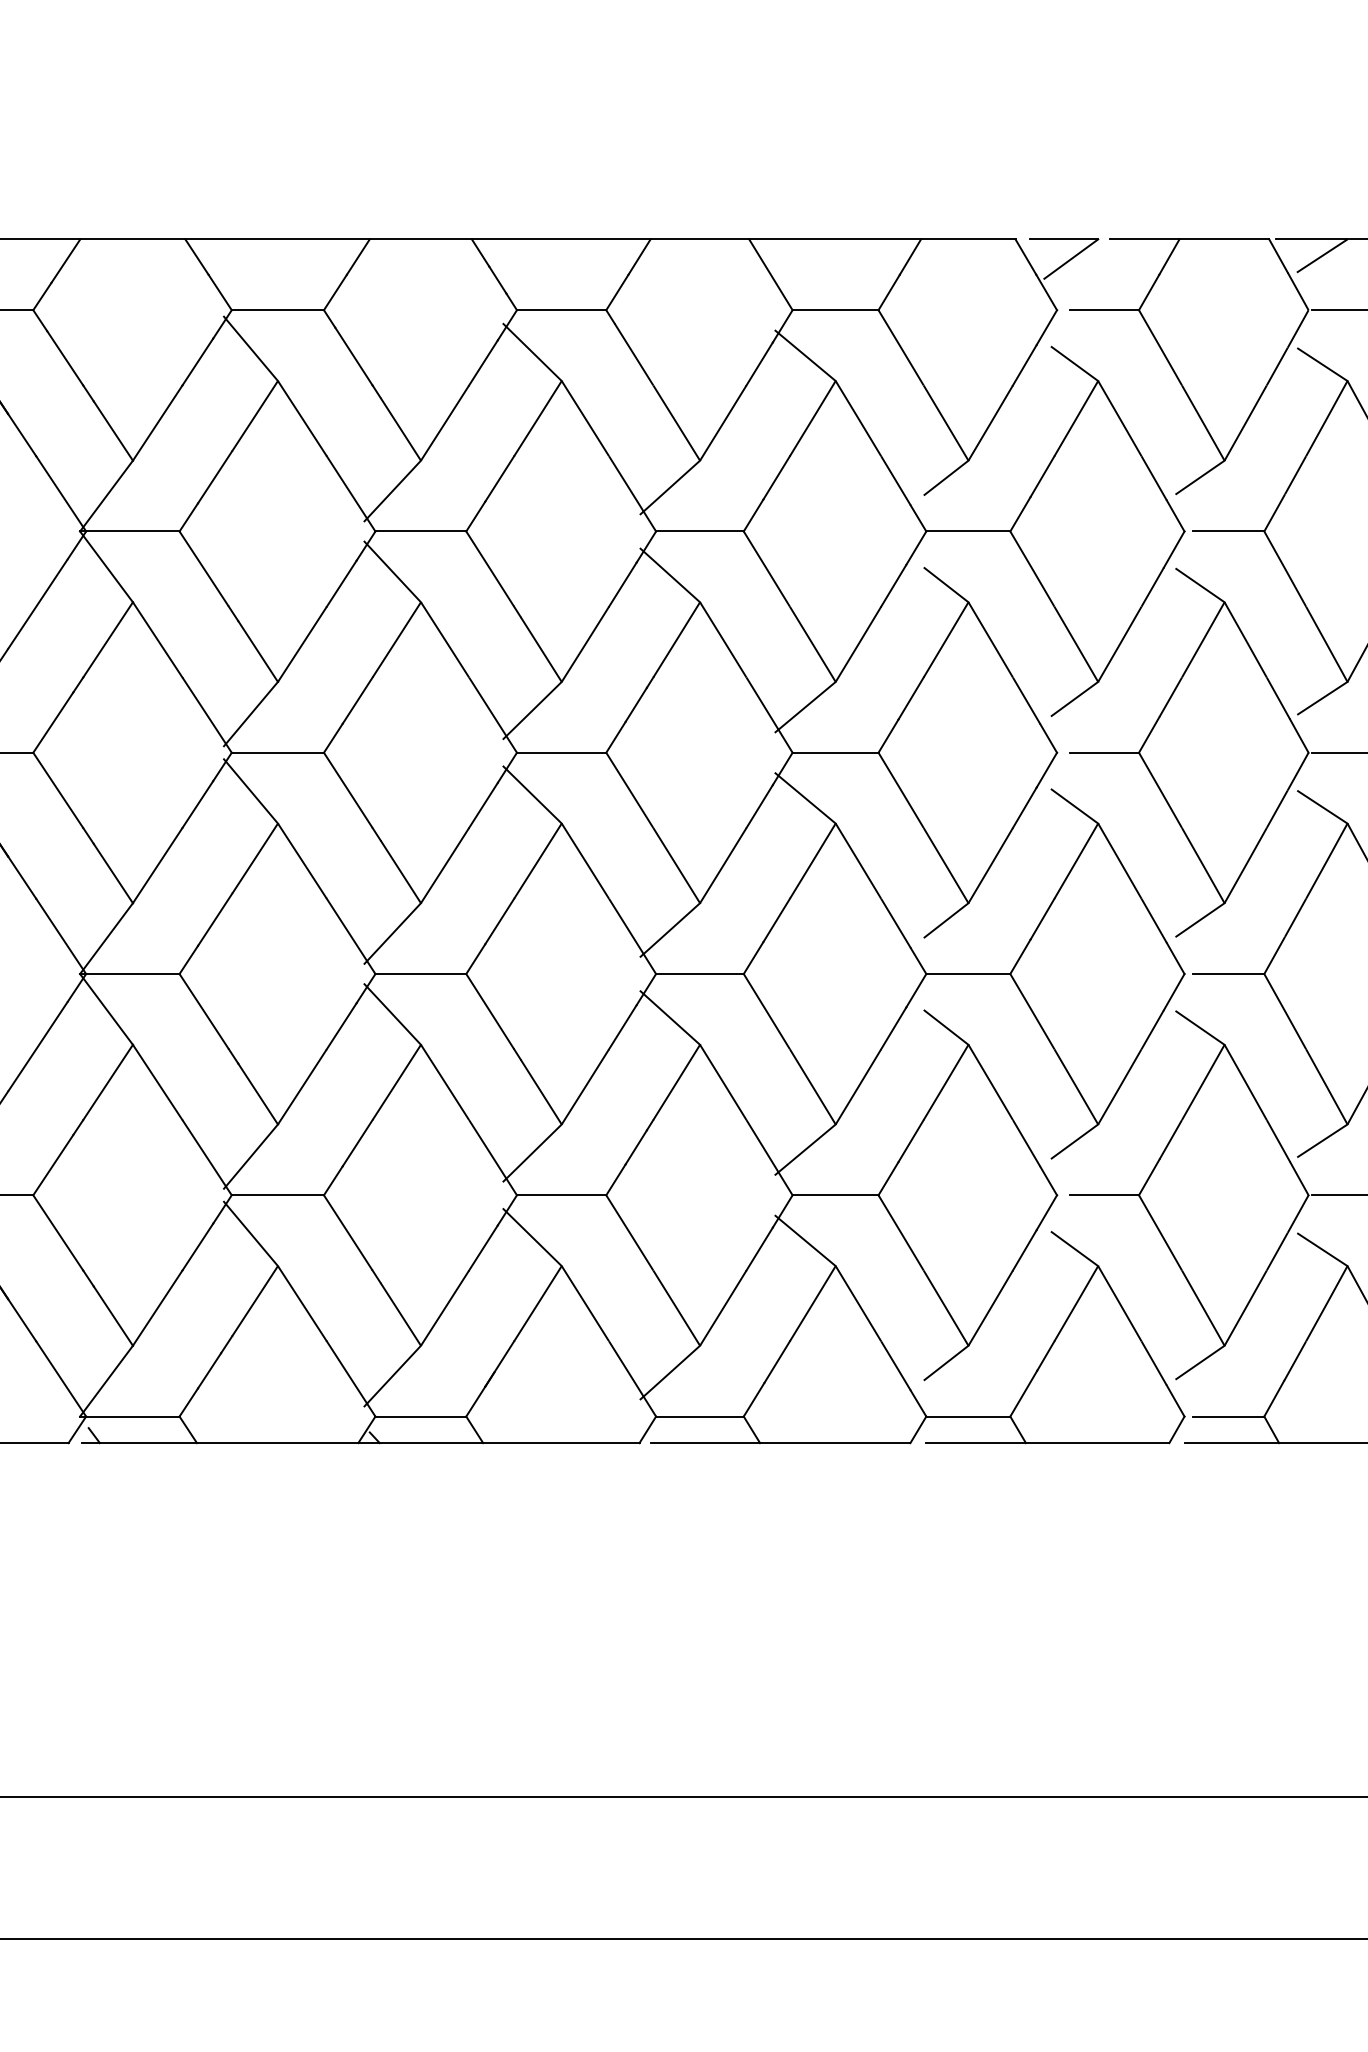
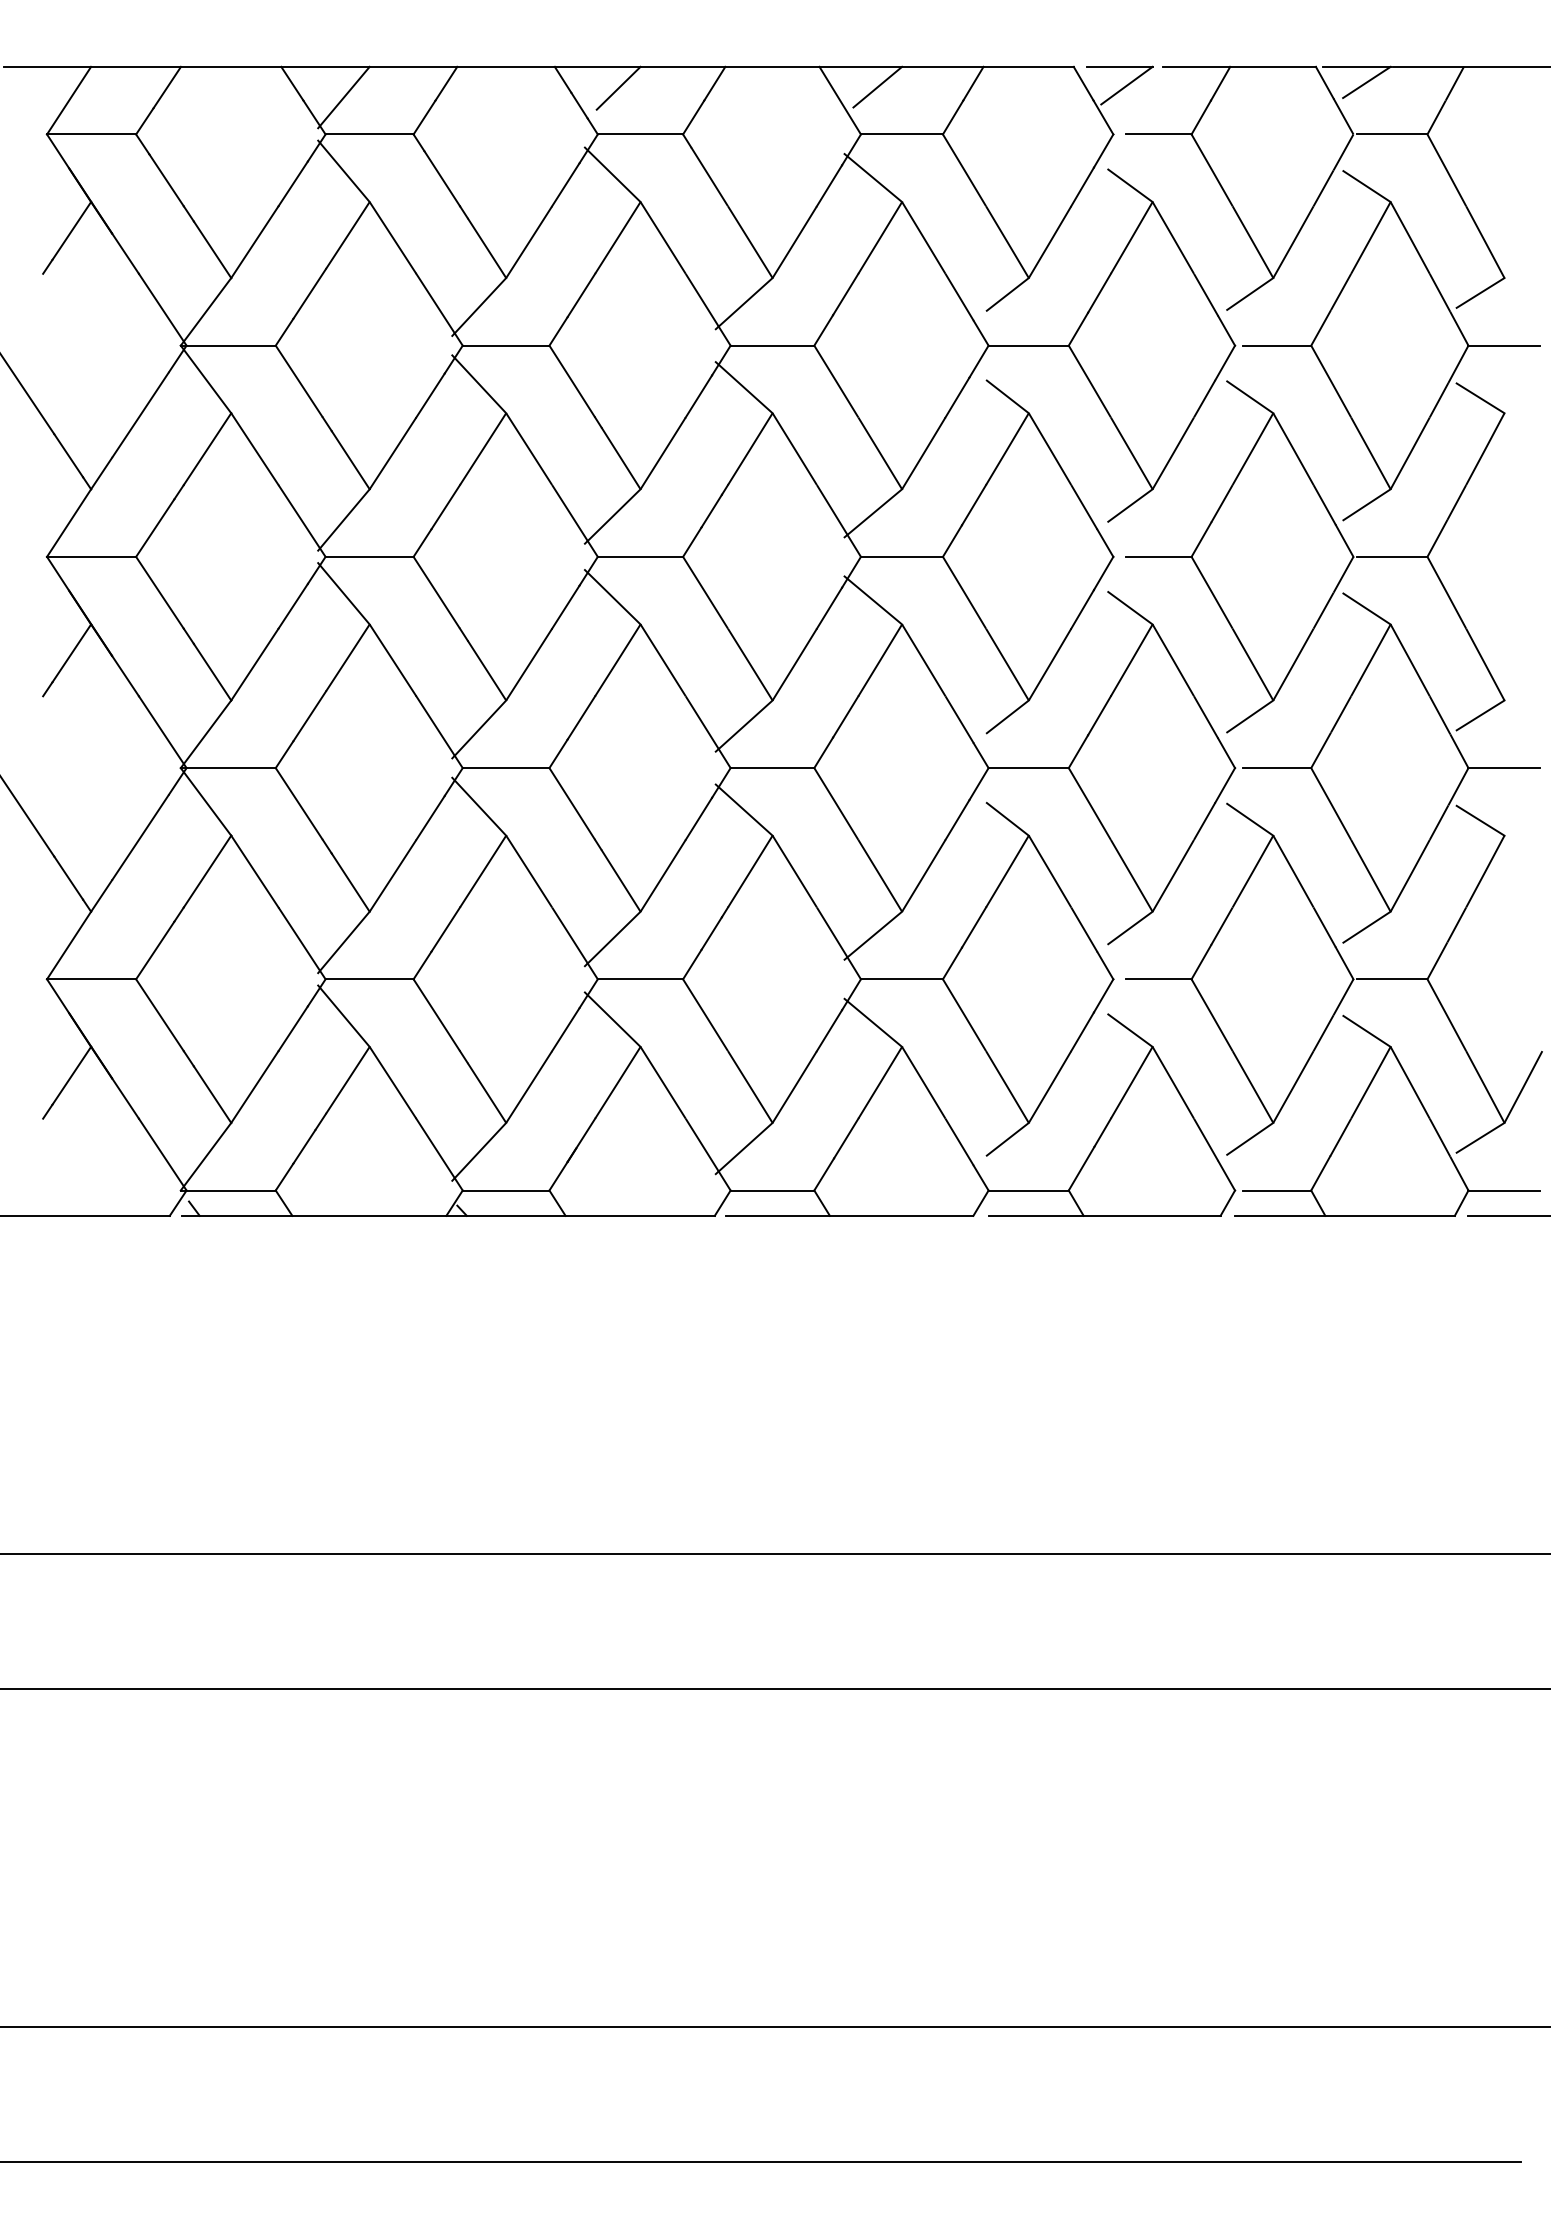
line: (809, 259) -> (877, 86), added
line: (538, 261) -> (618, 87), added
line: (250, 271) -> (343, 97), added

